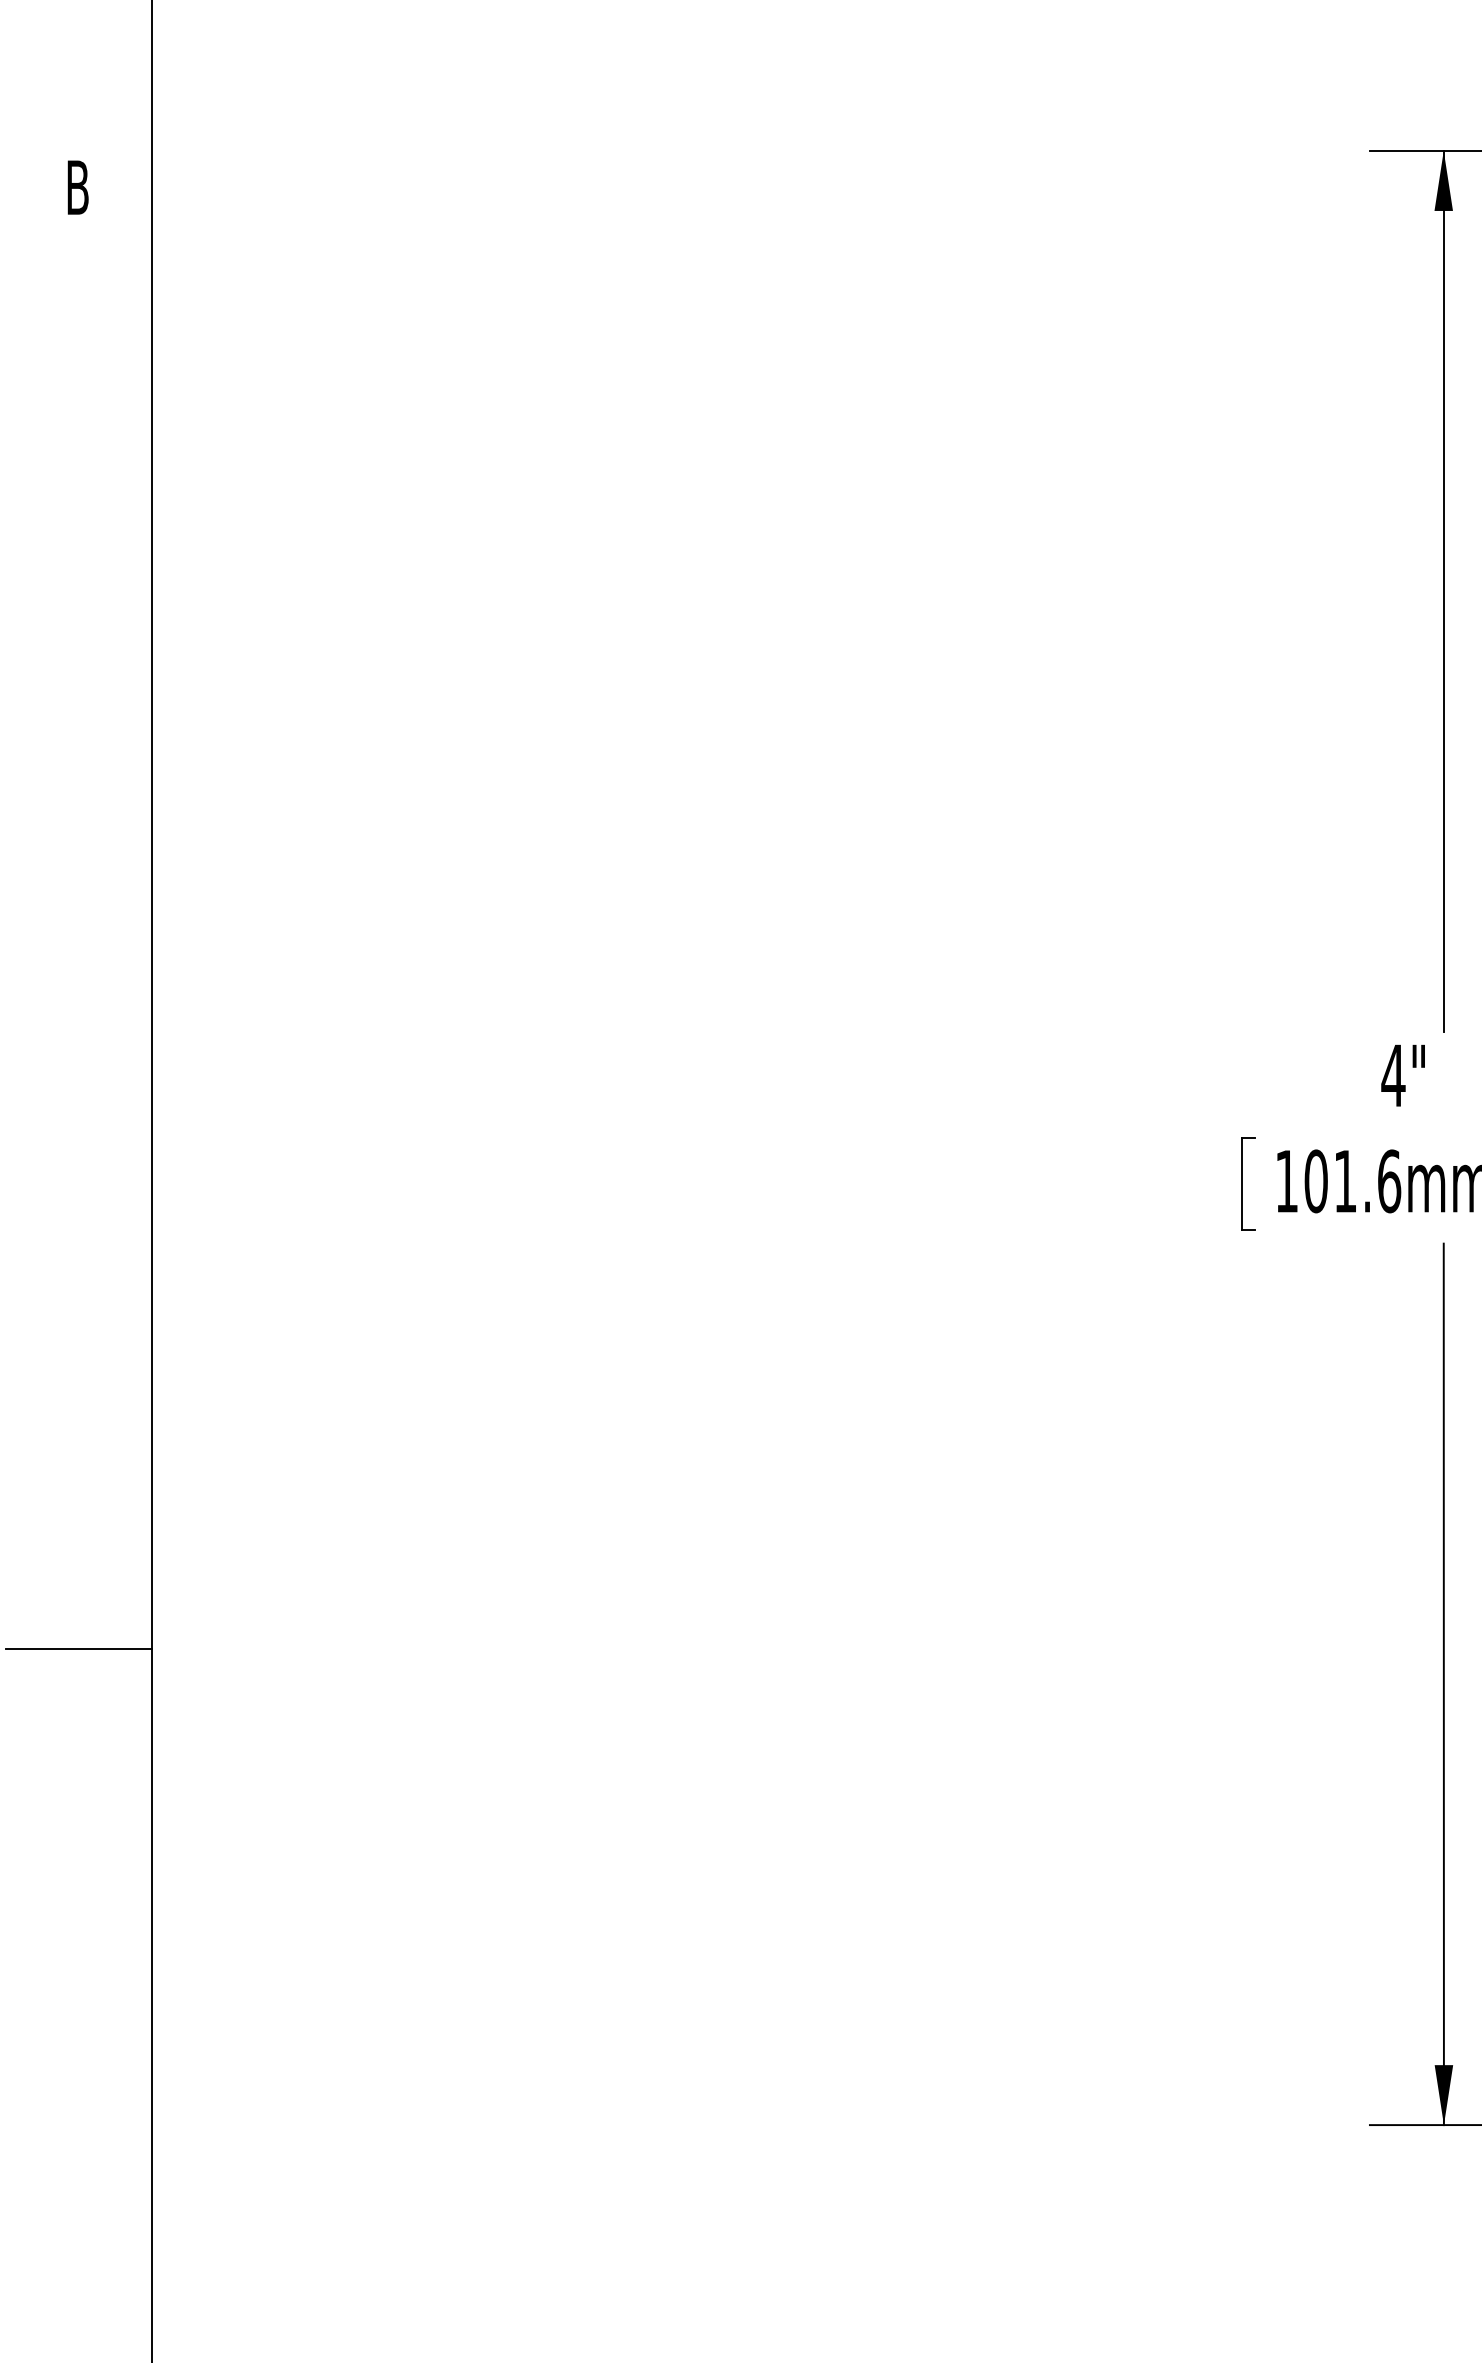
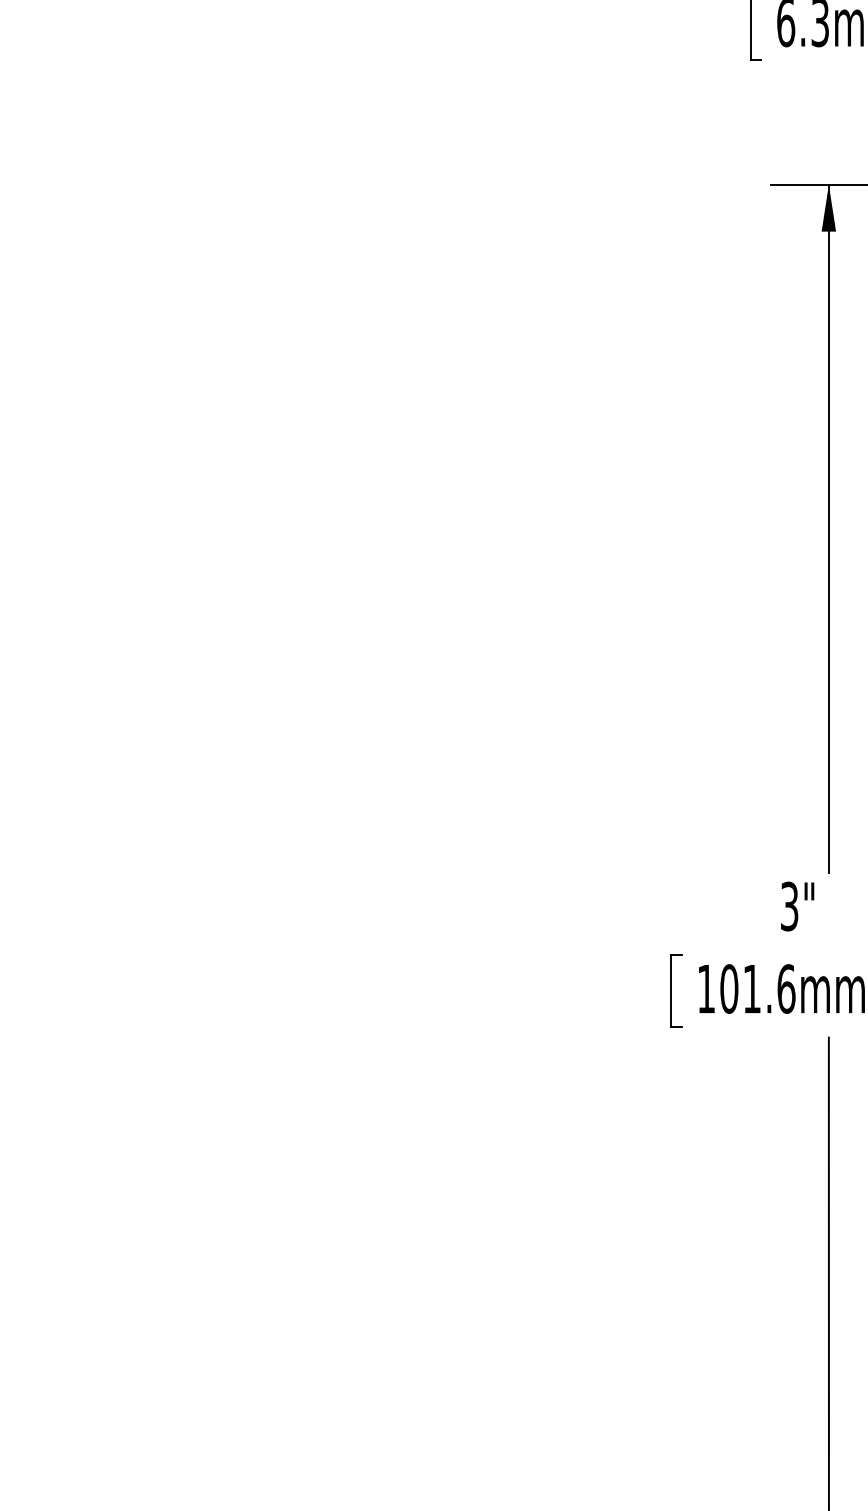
text: (1393, 1075) -> (789, 906), 4" -> 3"

